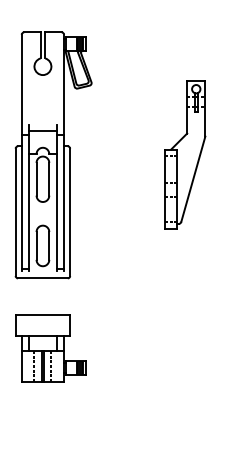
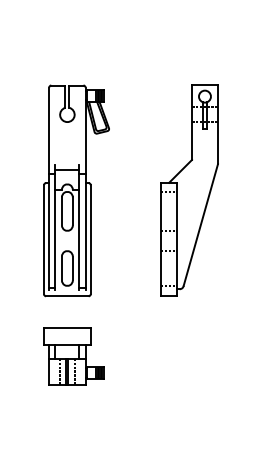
part: (185, 154) -> (189, 190), size x1.67

